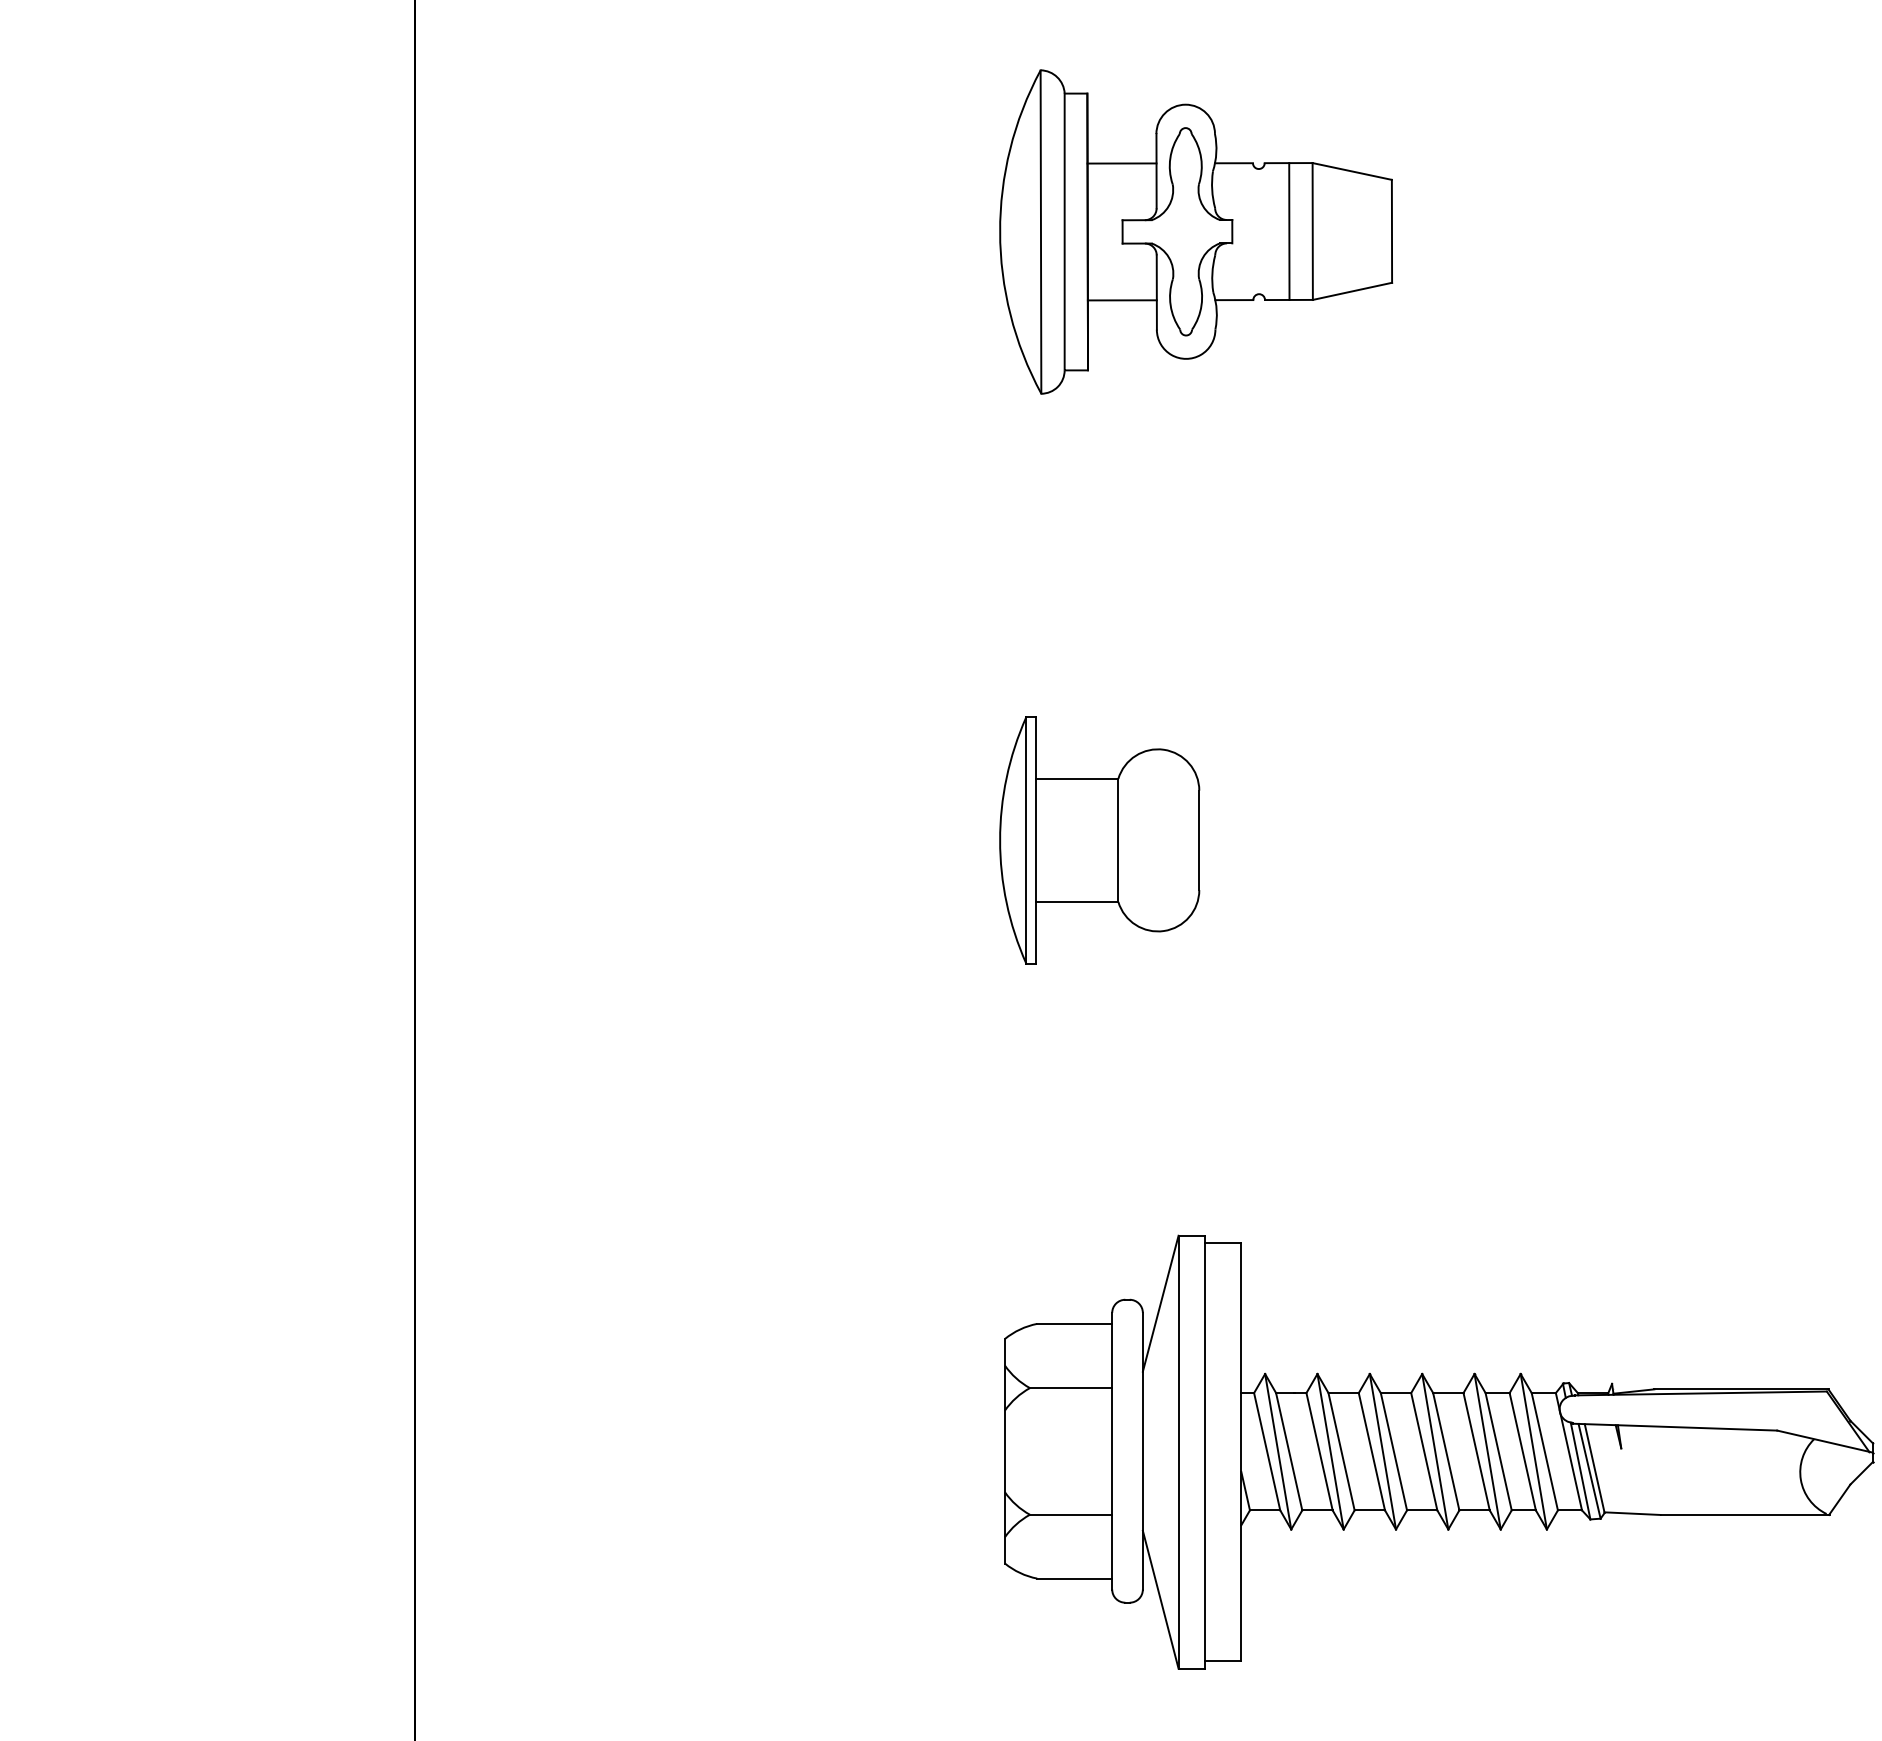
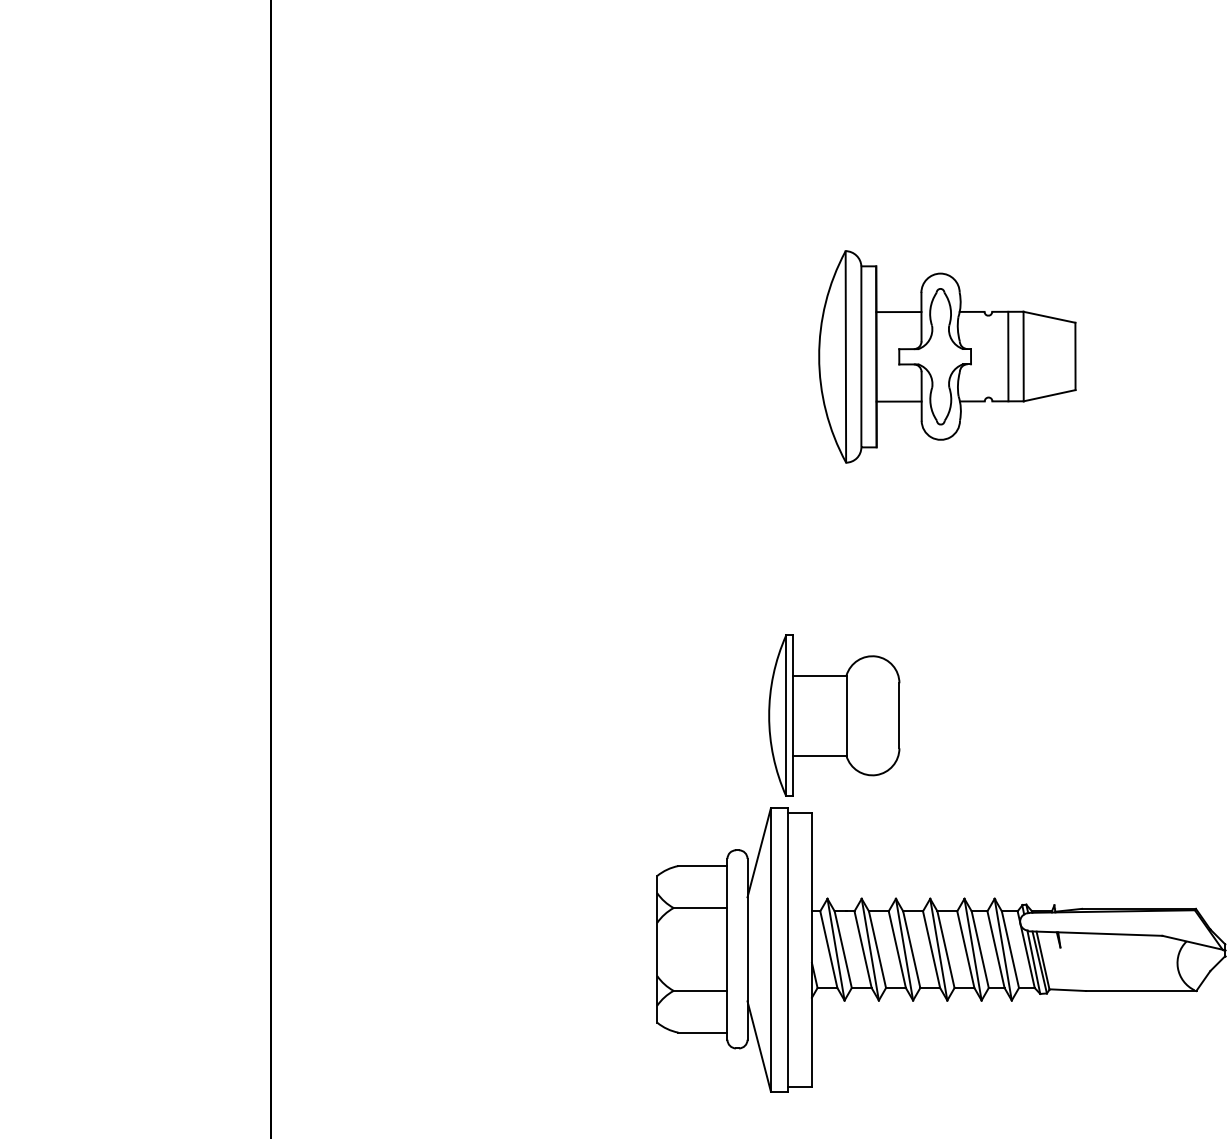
part: (1196, 231) -> (947, 356), moved
part: (1100, 839) -> (834, 715), moved

